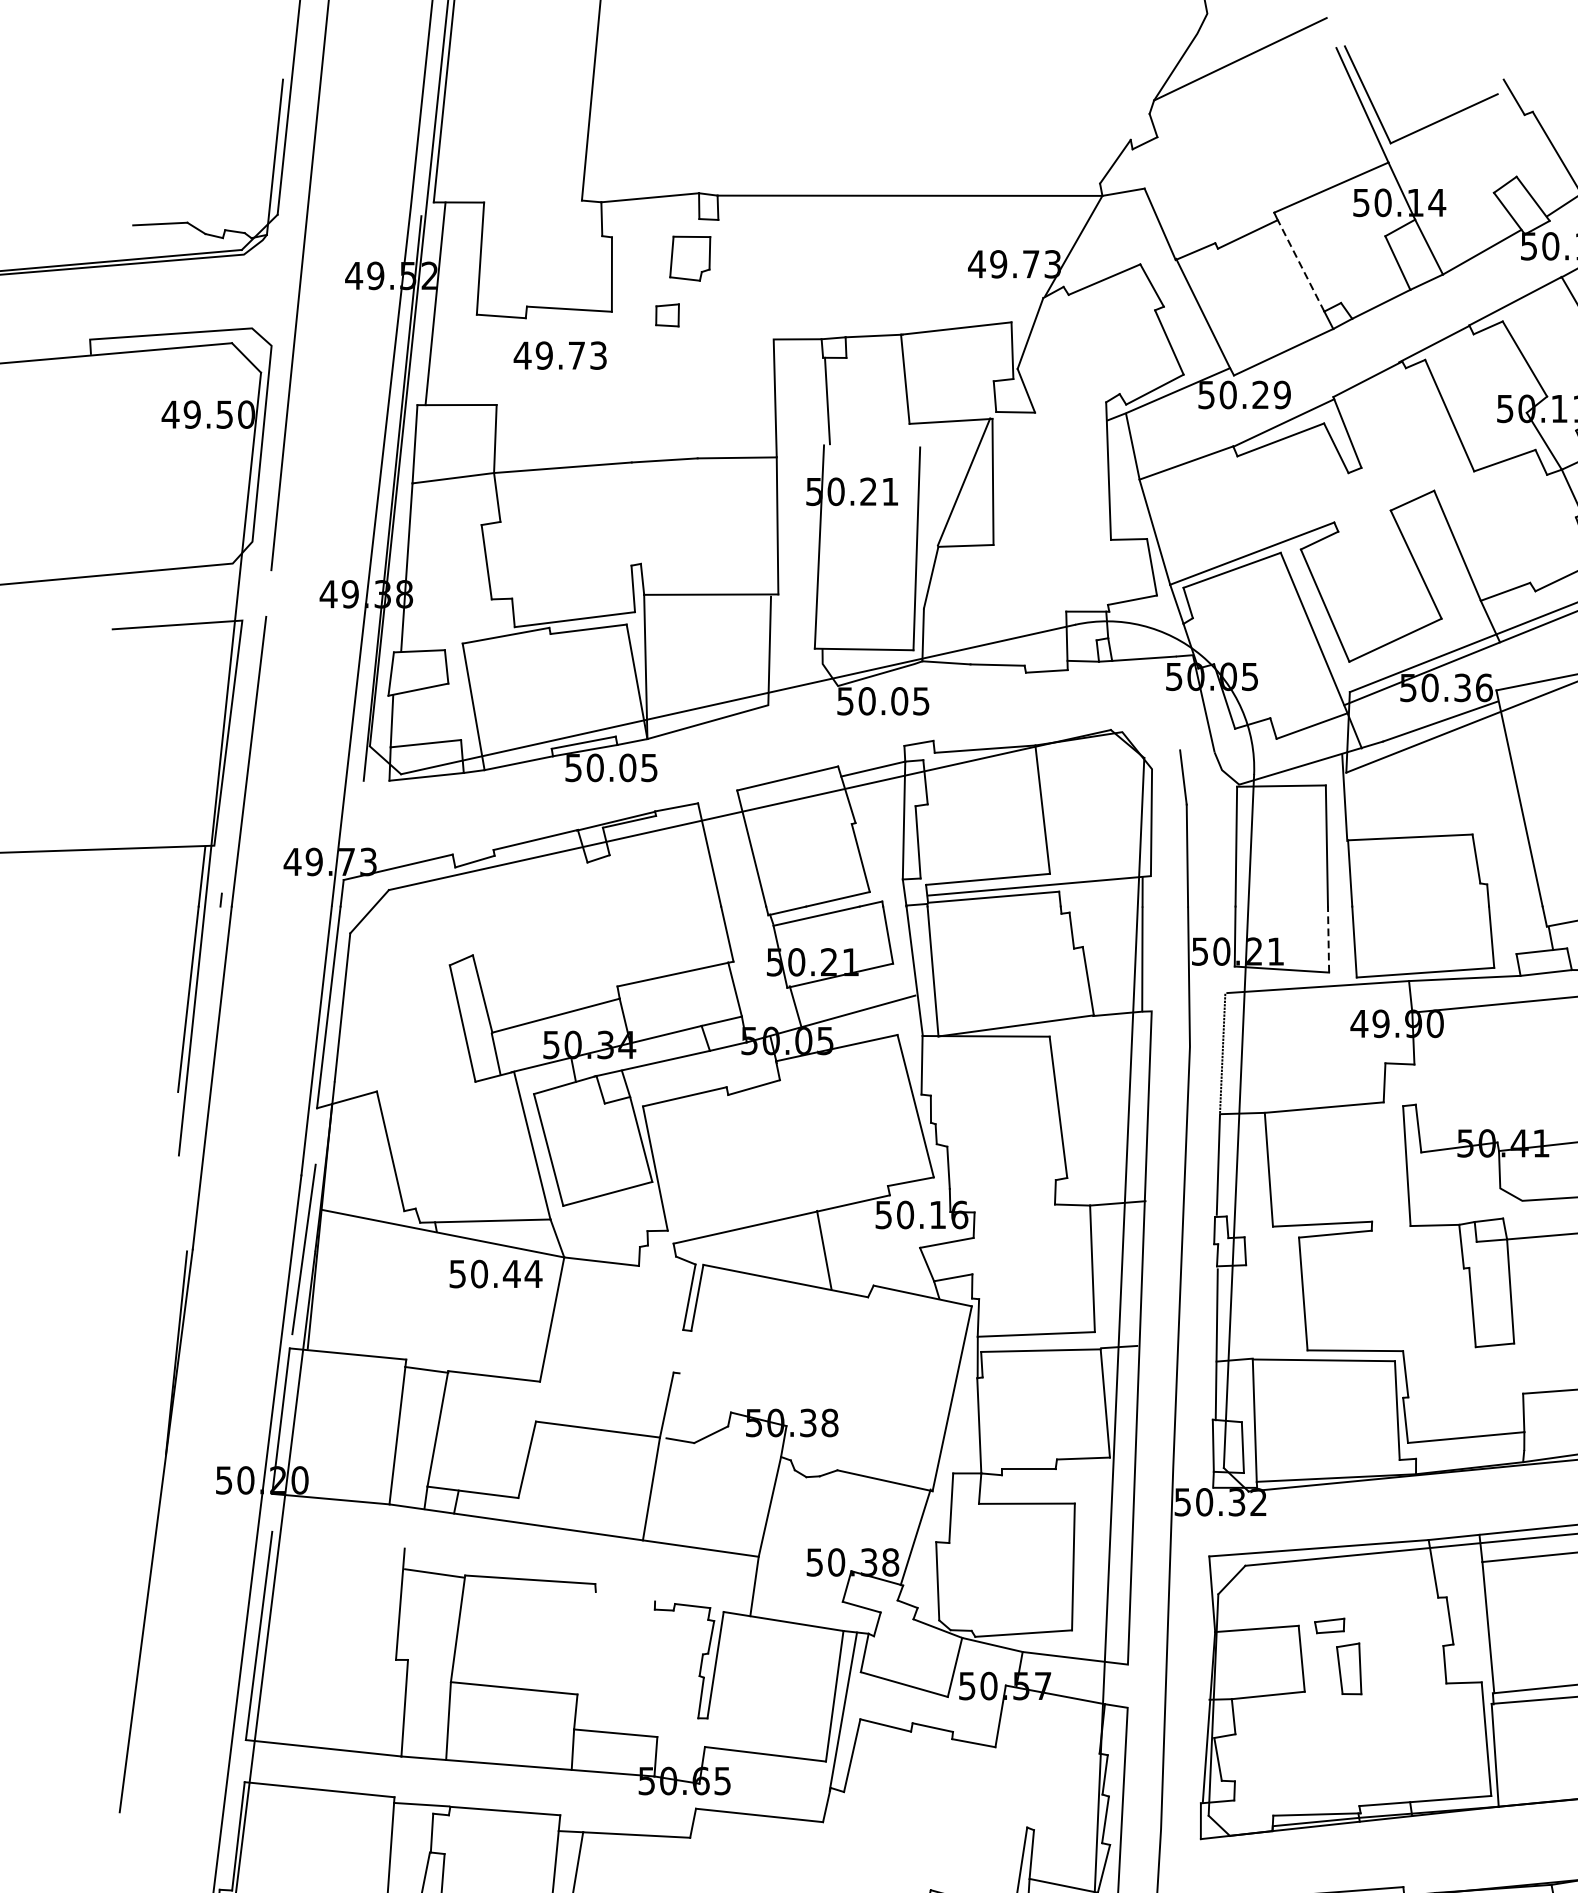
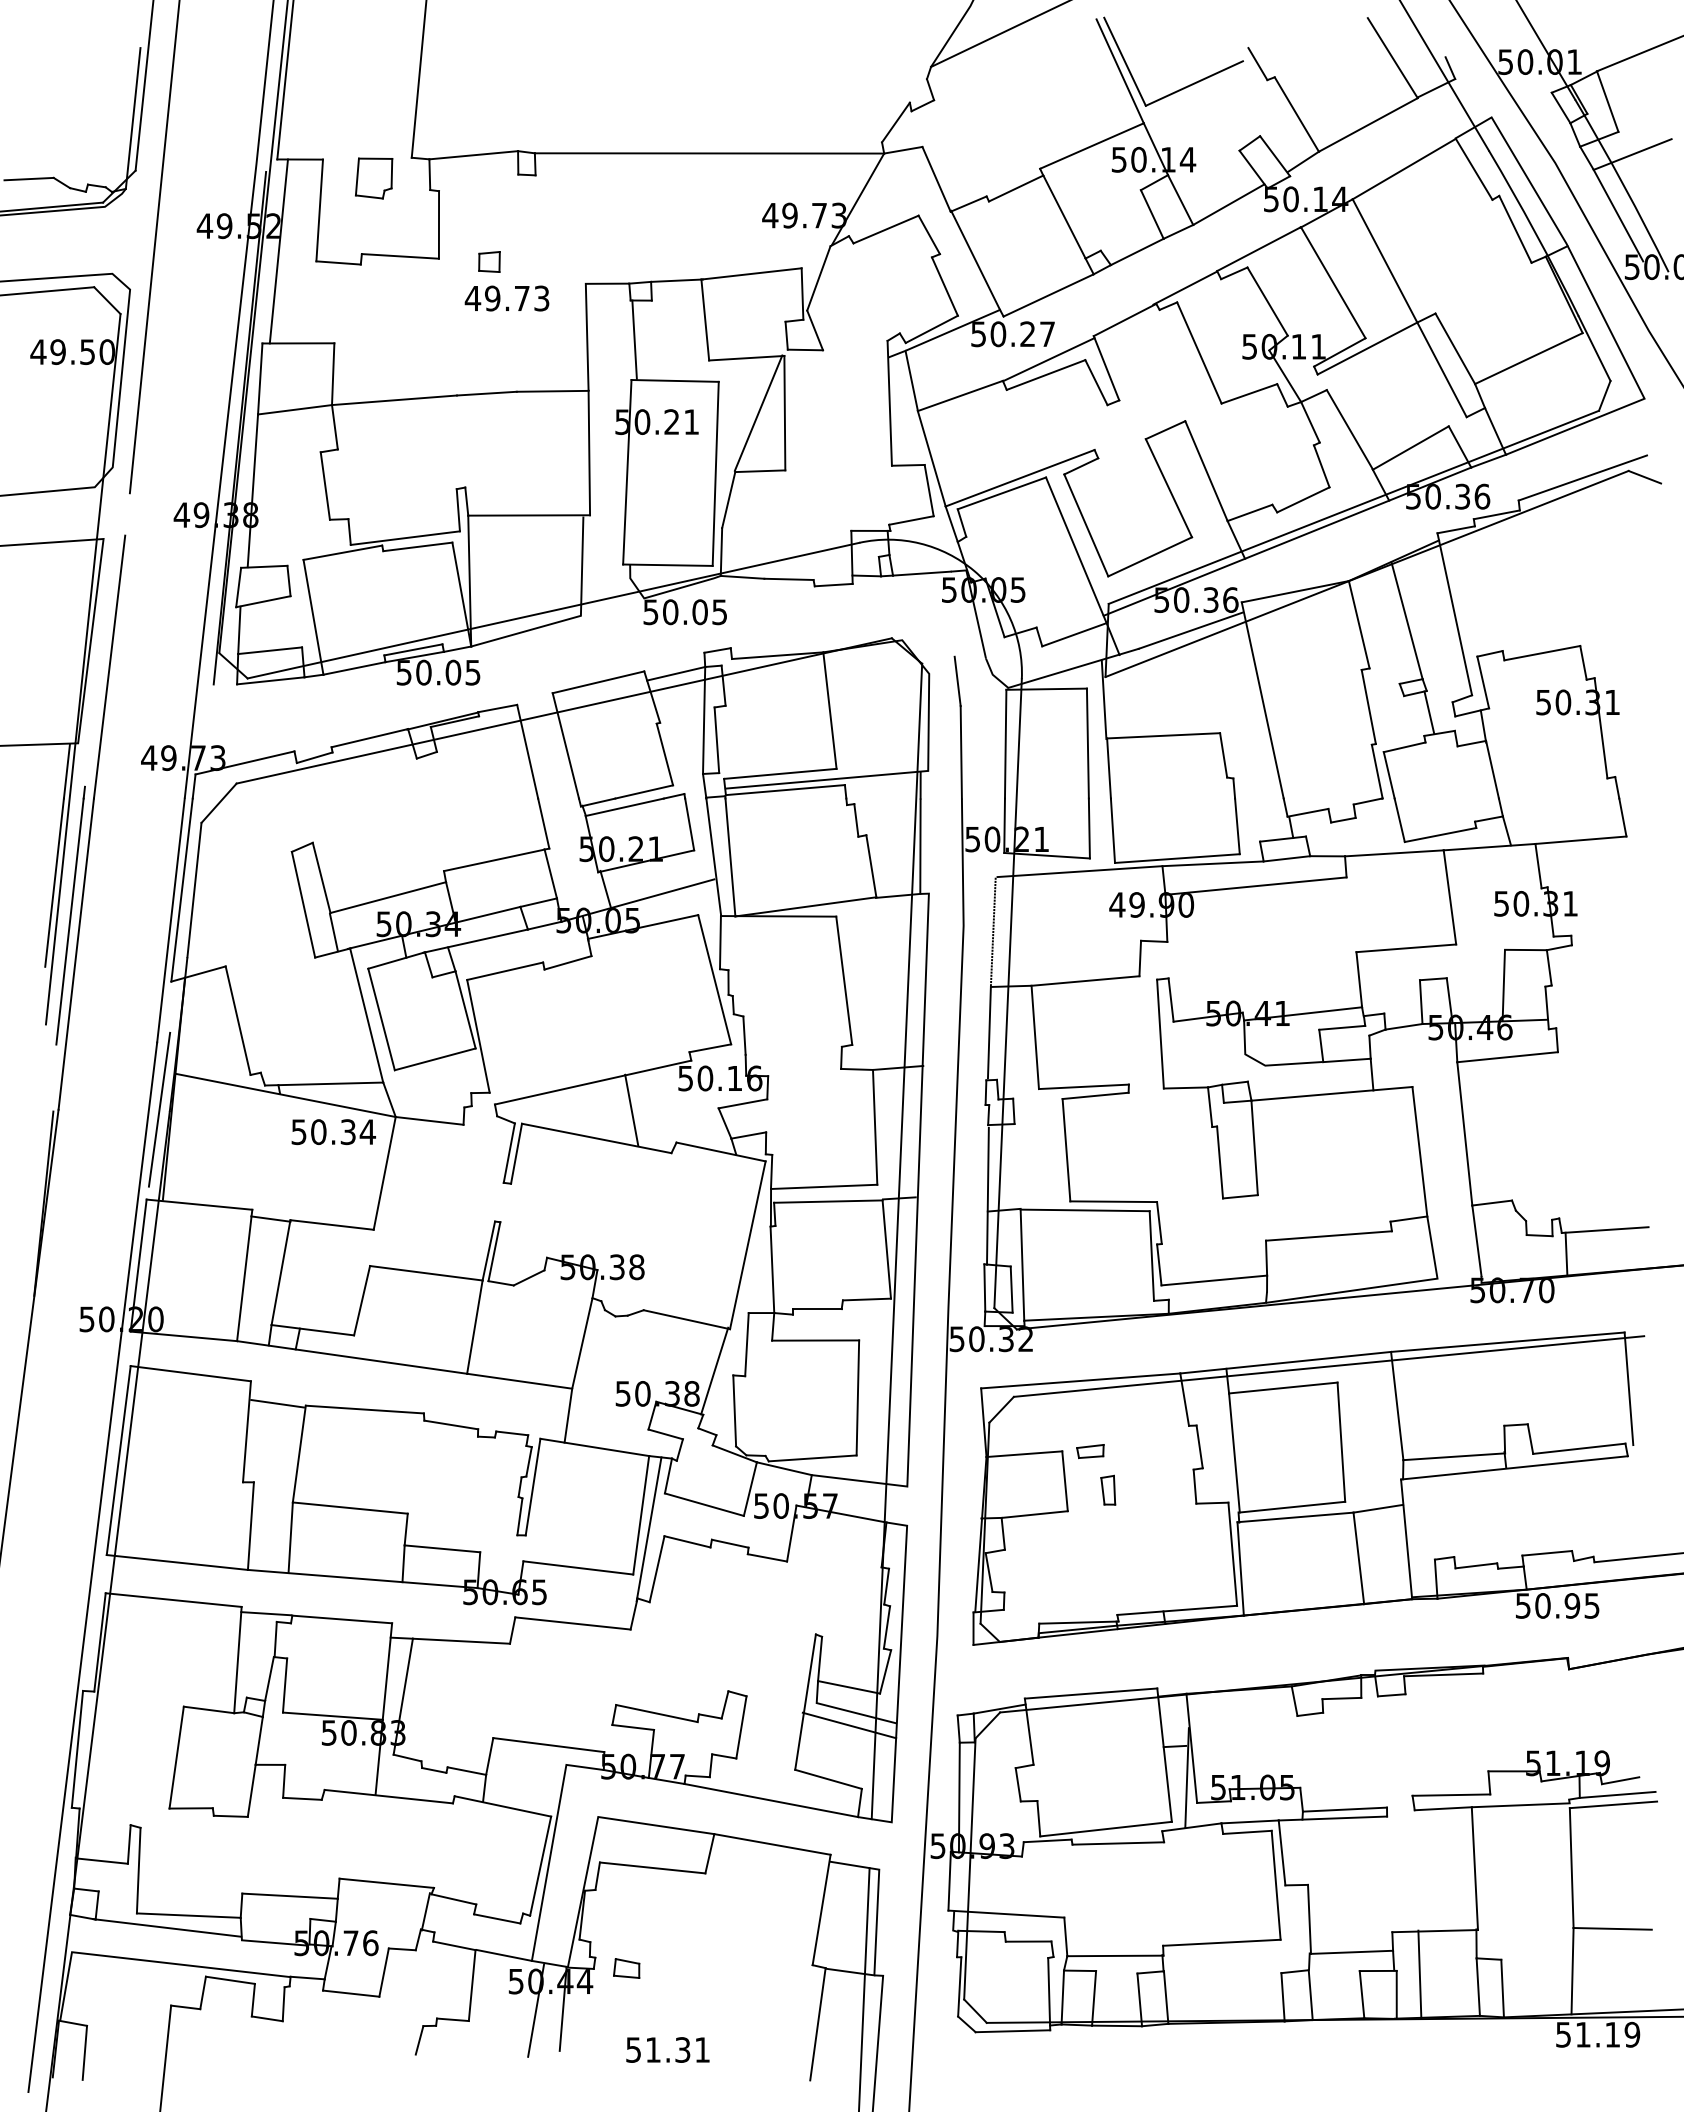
part: (690, 258) -> (374, 178), moved
line: (1301, 265) -> (1064, 216), dashed -> solid
text: (559, 355) -> (506, 298), moved
text: (1282, 395) -> (1047, 334), 50.29 -> 50.27
line: (871, 445) -> (674, 380), added
line: (1328, 939) -> (1089, 828), dashed -> solid
line: (204, 1042) -> (69, 921), added
text: (512, 1274) -> (348, 1132), 50.44 -> 50.34
line: (673, 1405) -> (494, 1251), added
line: (338, 1540) -> (190, 1373), added
line: (625, 1596) -> (451, 1424), added
part: (1349, 1667) -> (1108, 1489), size x0.62

